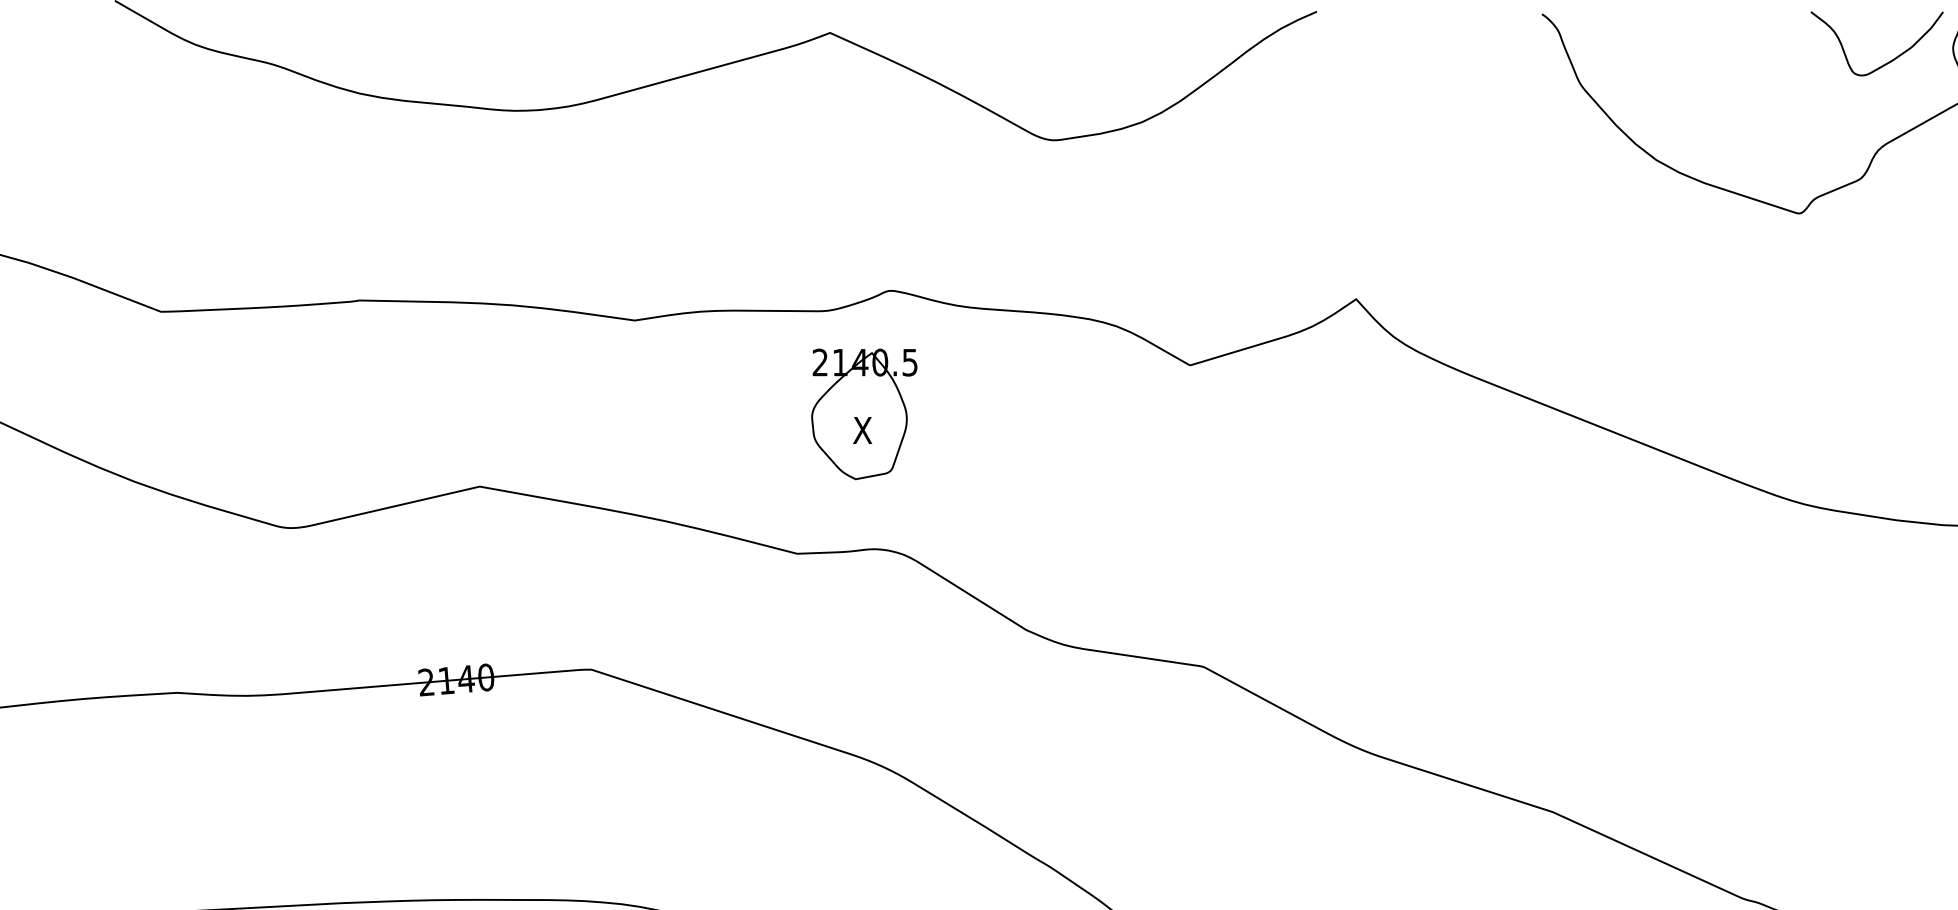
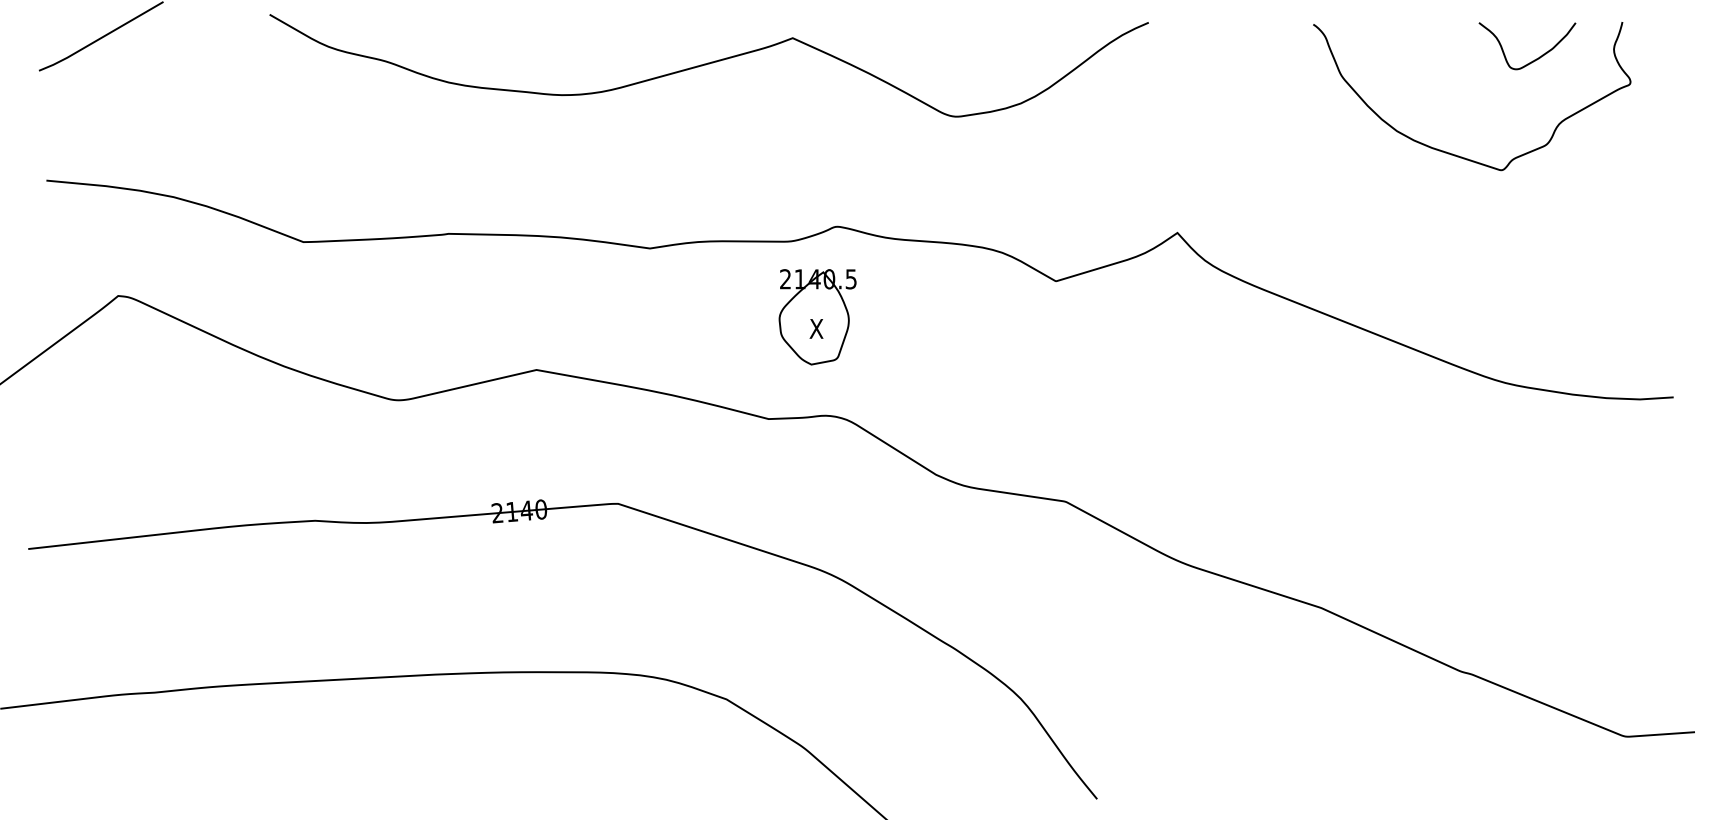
curve: (1886, 62) -> (1534, 59), moved

